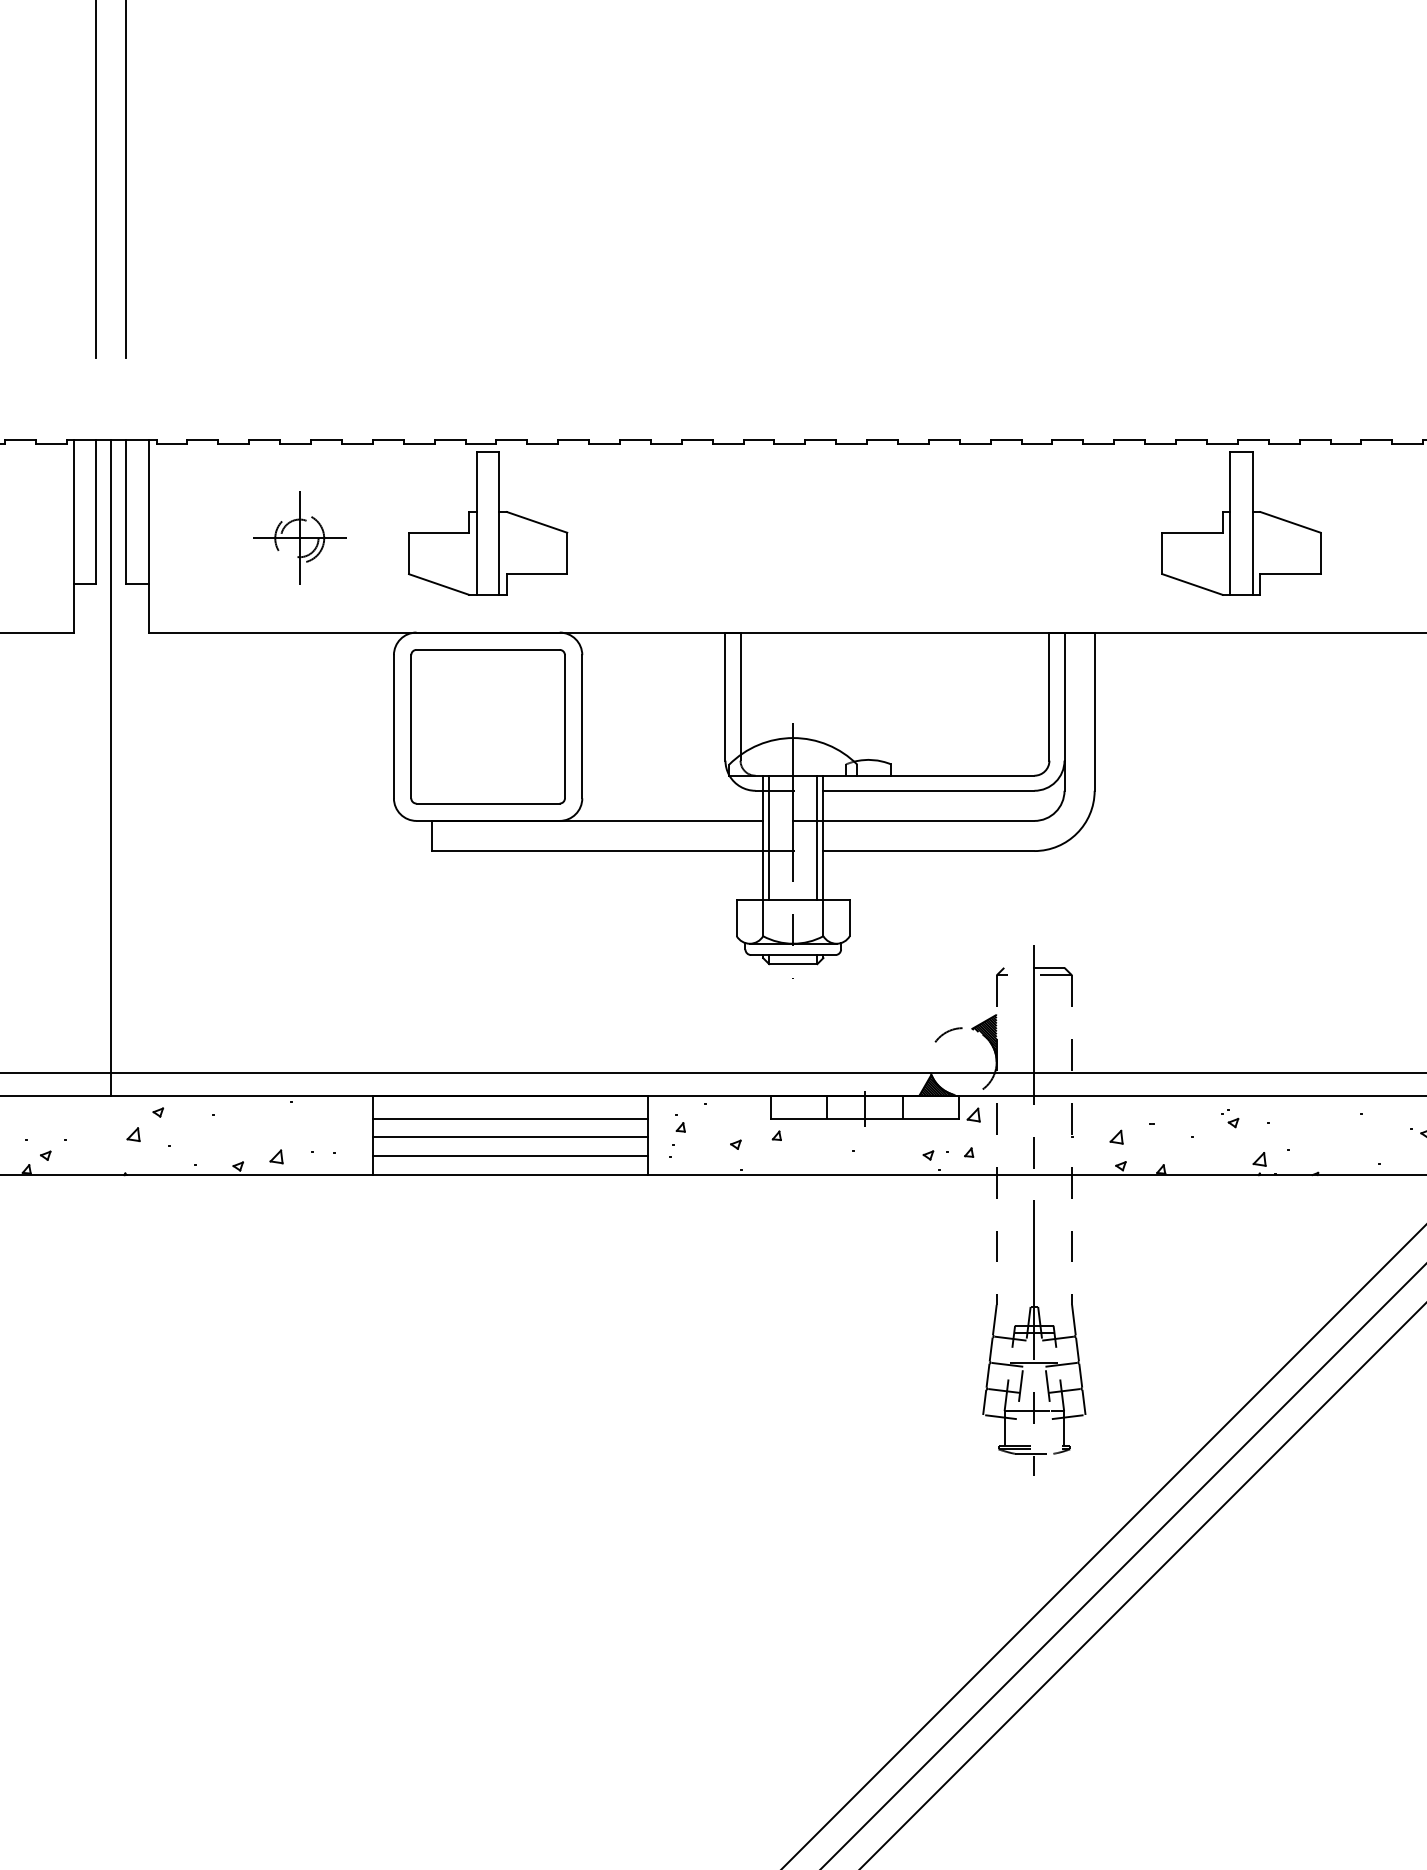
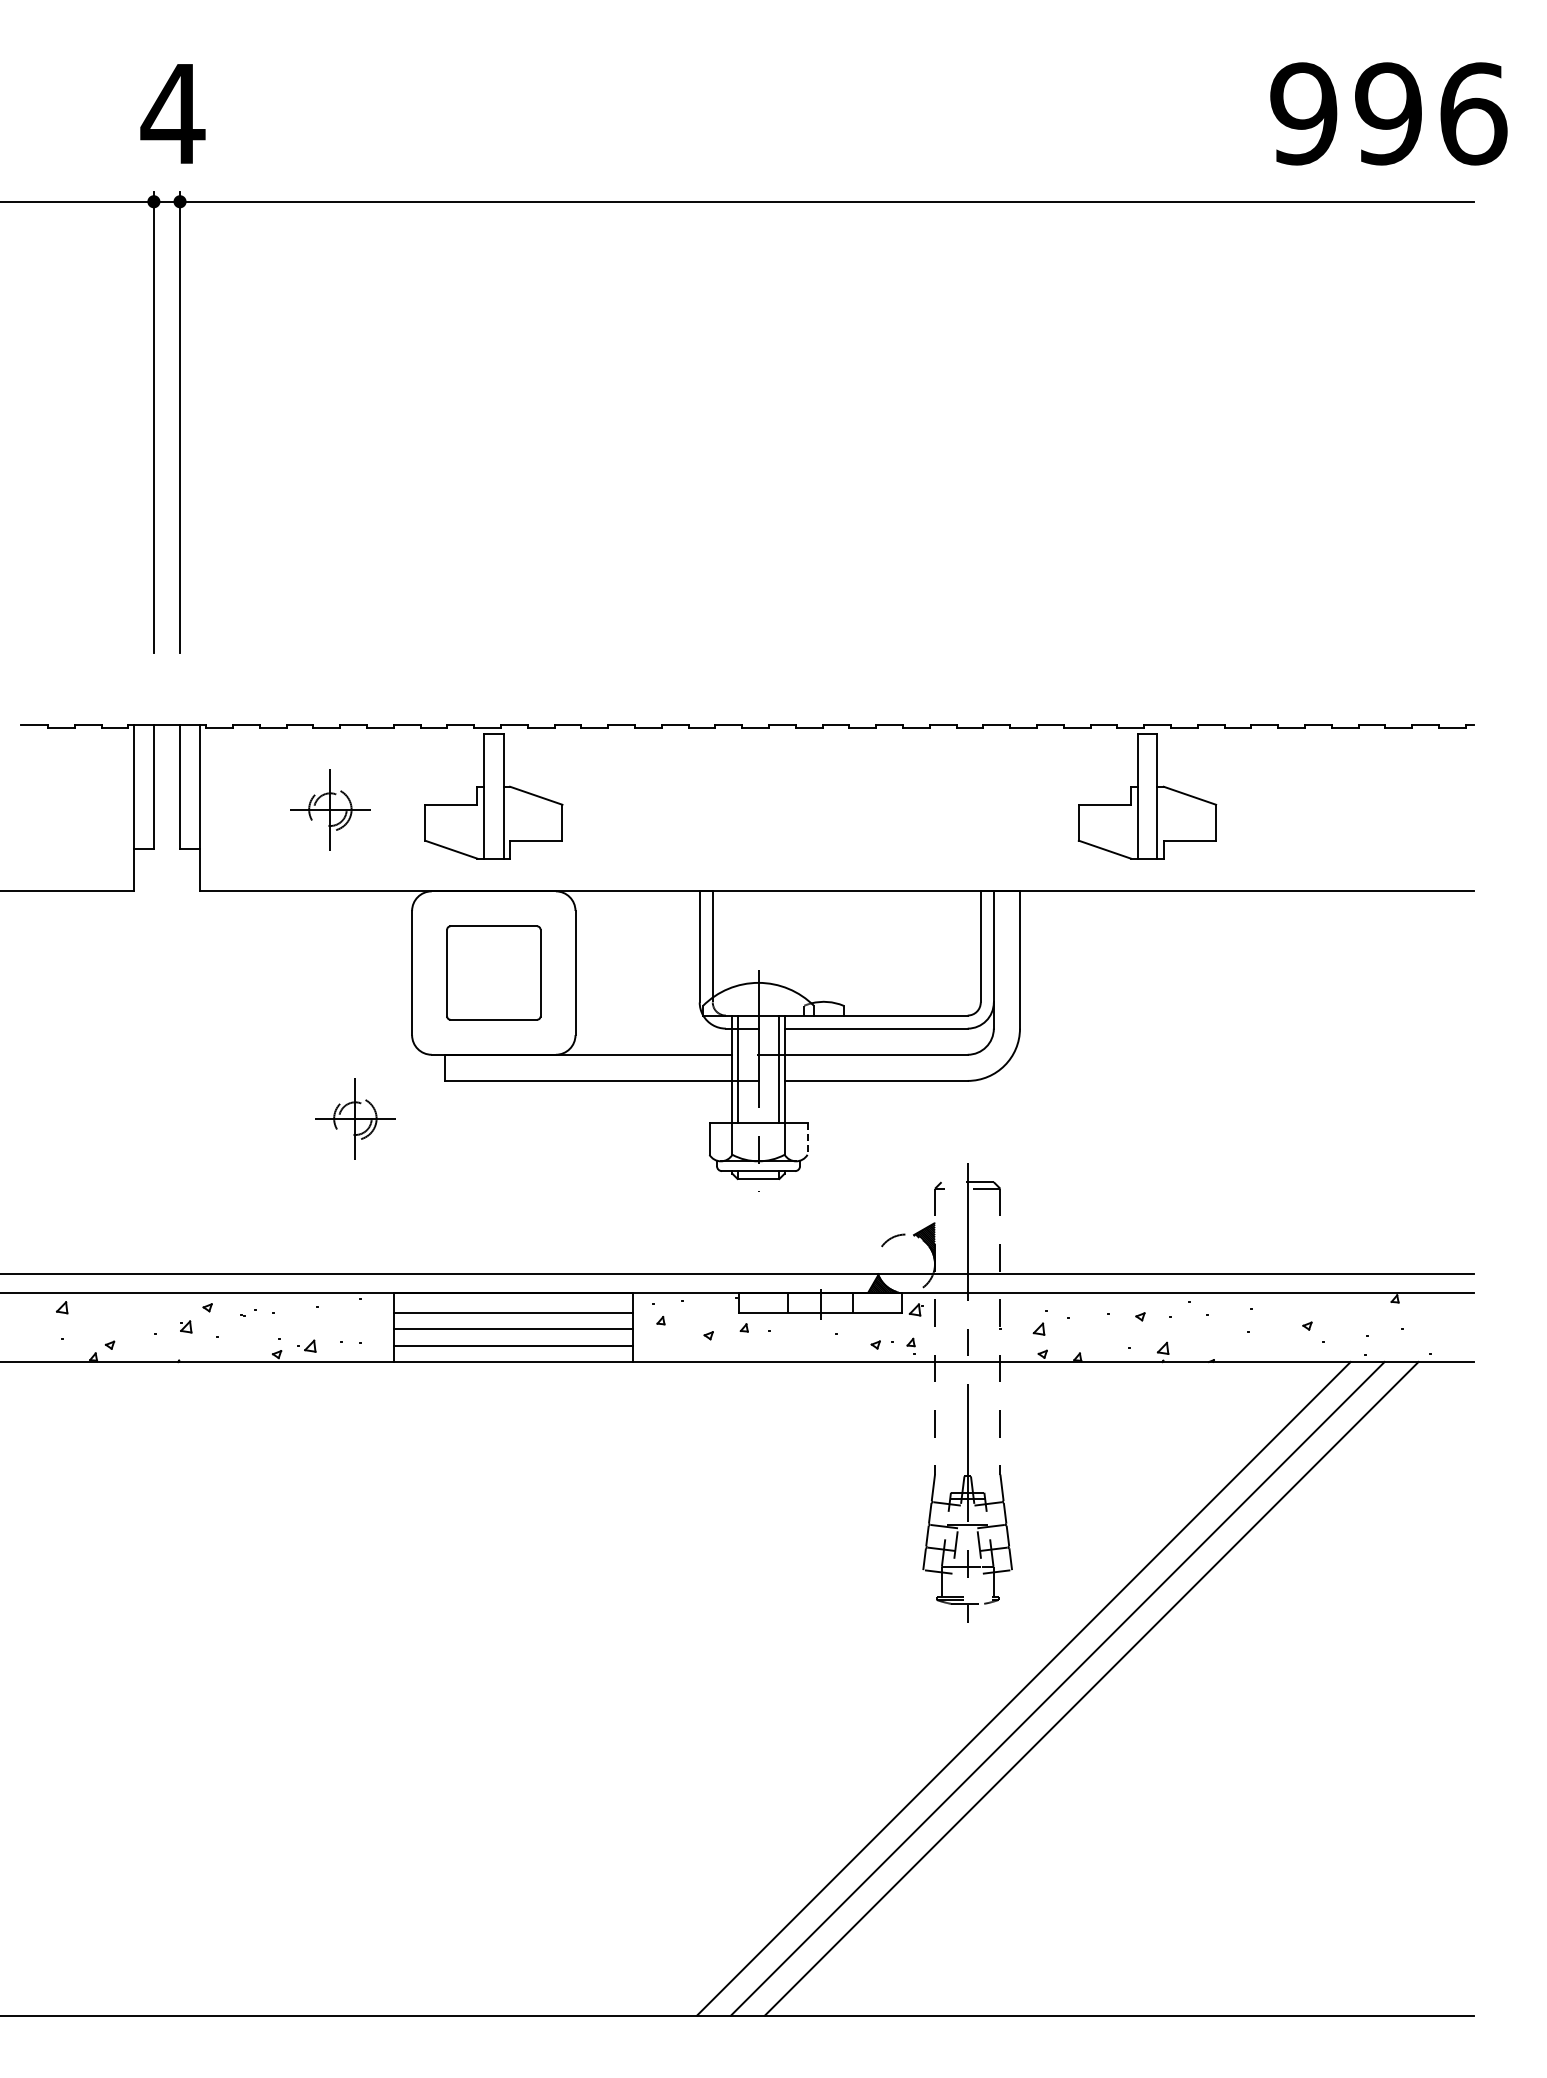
part: (487, 726) -> (493, 972), size x0.7
line: (110, 767) -> (166, 1008), removed
part: (328, 894) -> (355, 1118), added
line: (849, 918) -> (807, 1139), solid -> dashed

